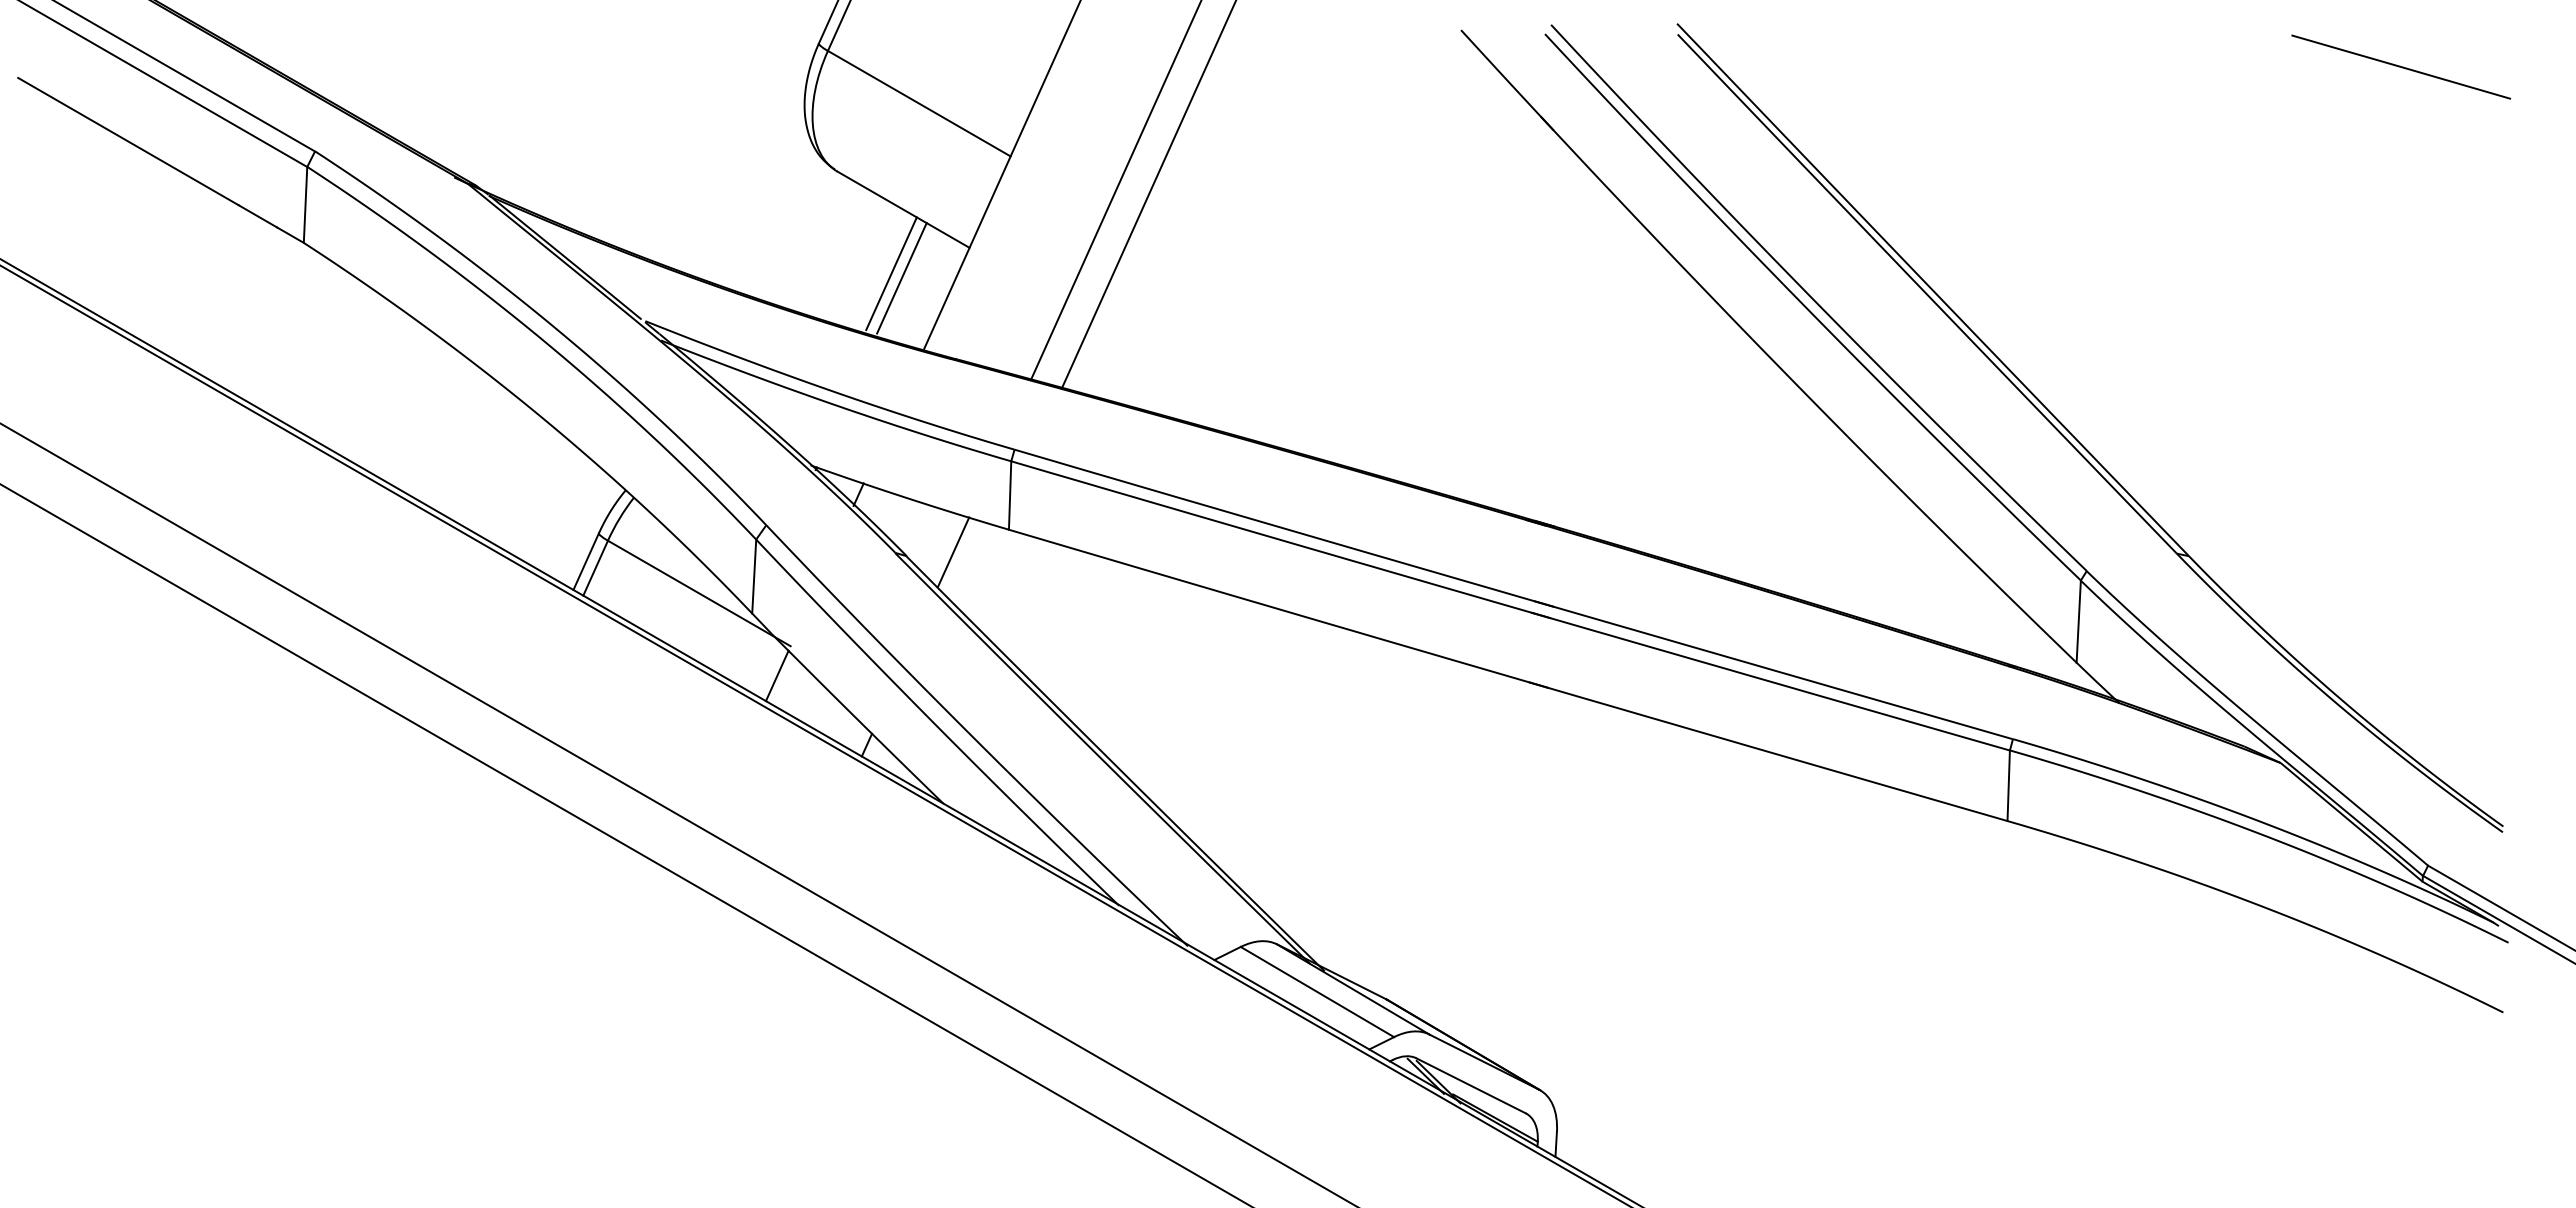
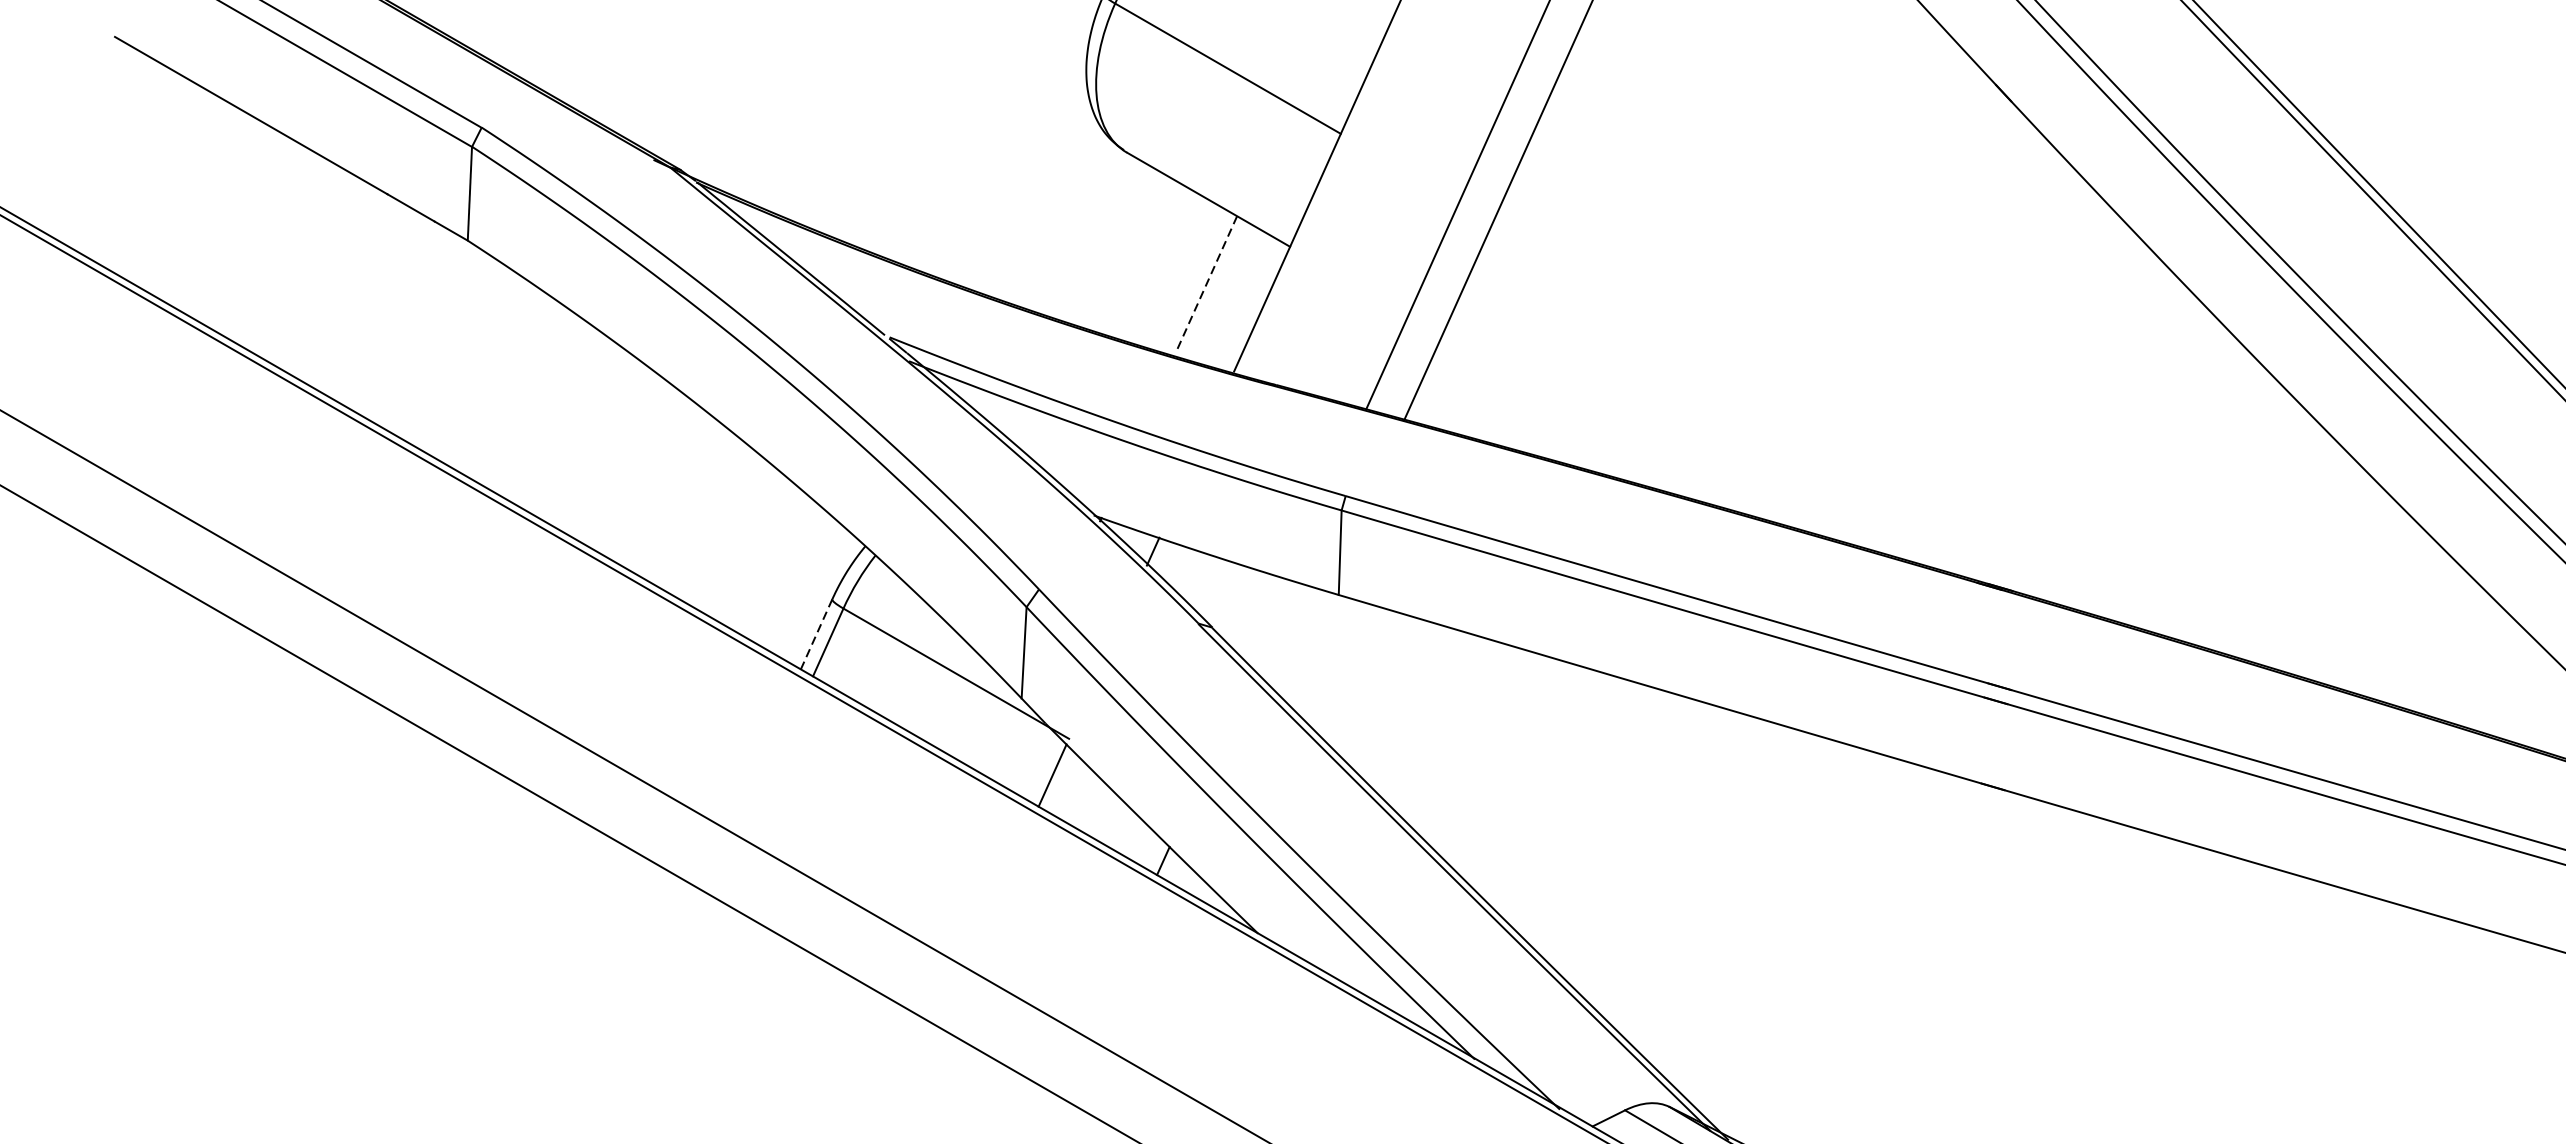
line: (891, 273) -> (1193, 278), removed
line: (901, 278) -> (1206, 284), solid -> dashed
line: (953, 552) -> (1270, 623), removed
line: (586, 562) -> (816, 635), solid -> dashed

